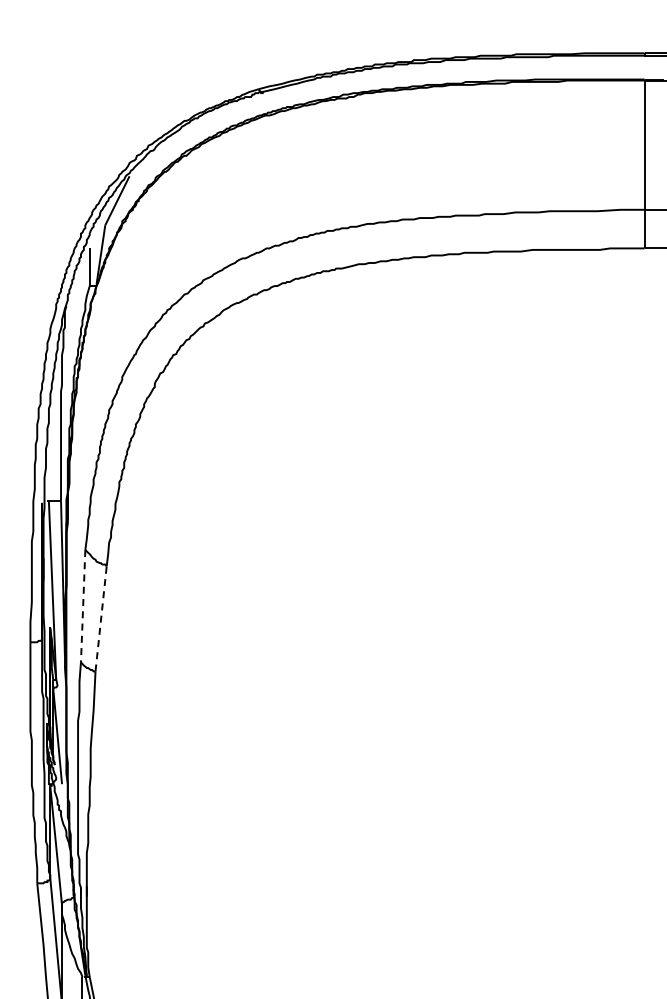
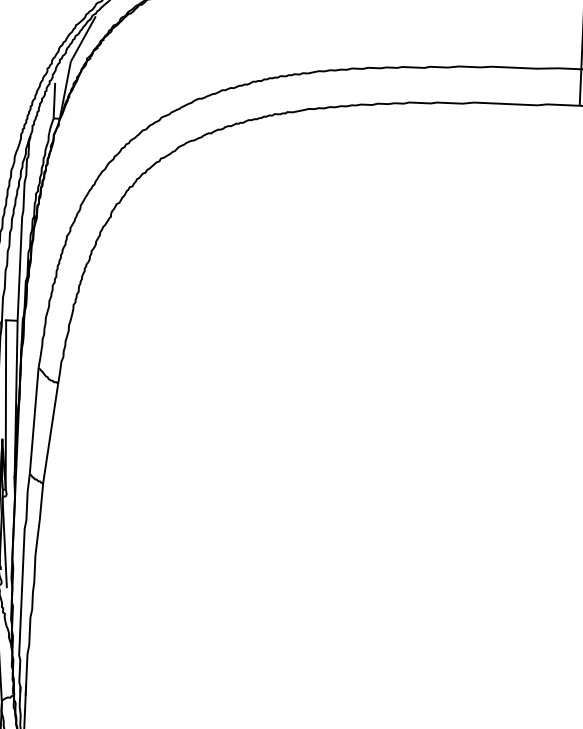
line: (83, 606) -> (34, 421), dashed -> solid
line: (101, 618) -> (51, 433), dashed -> solid

